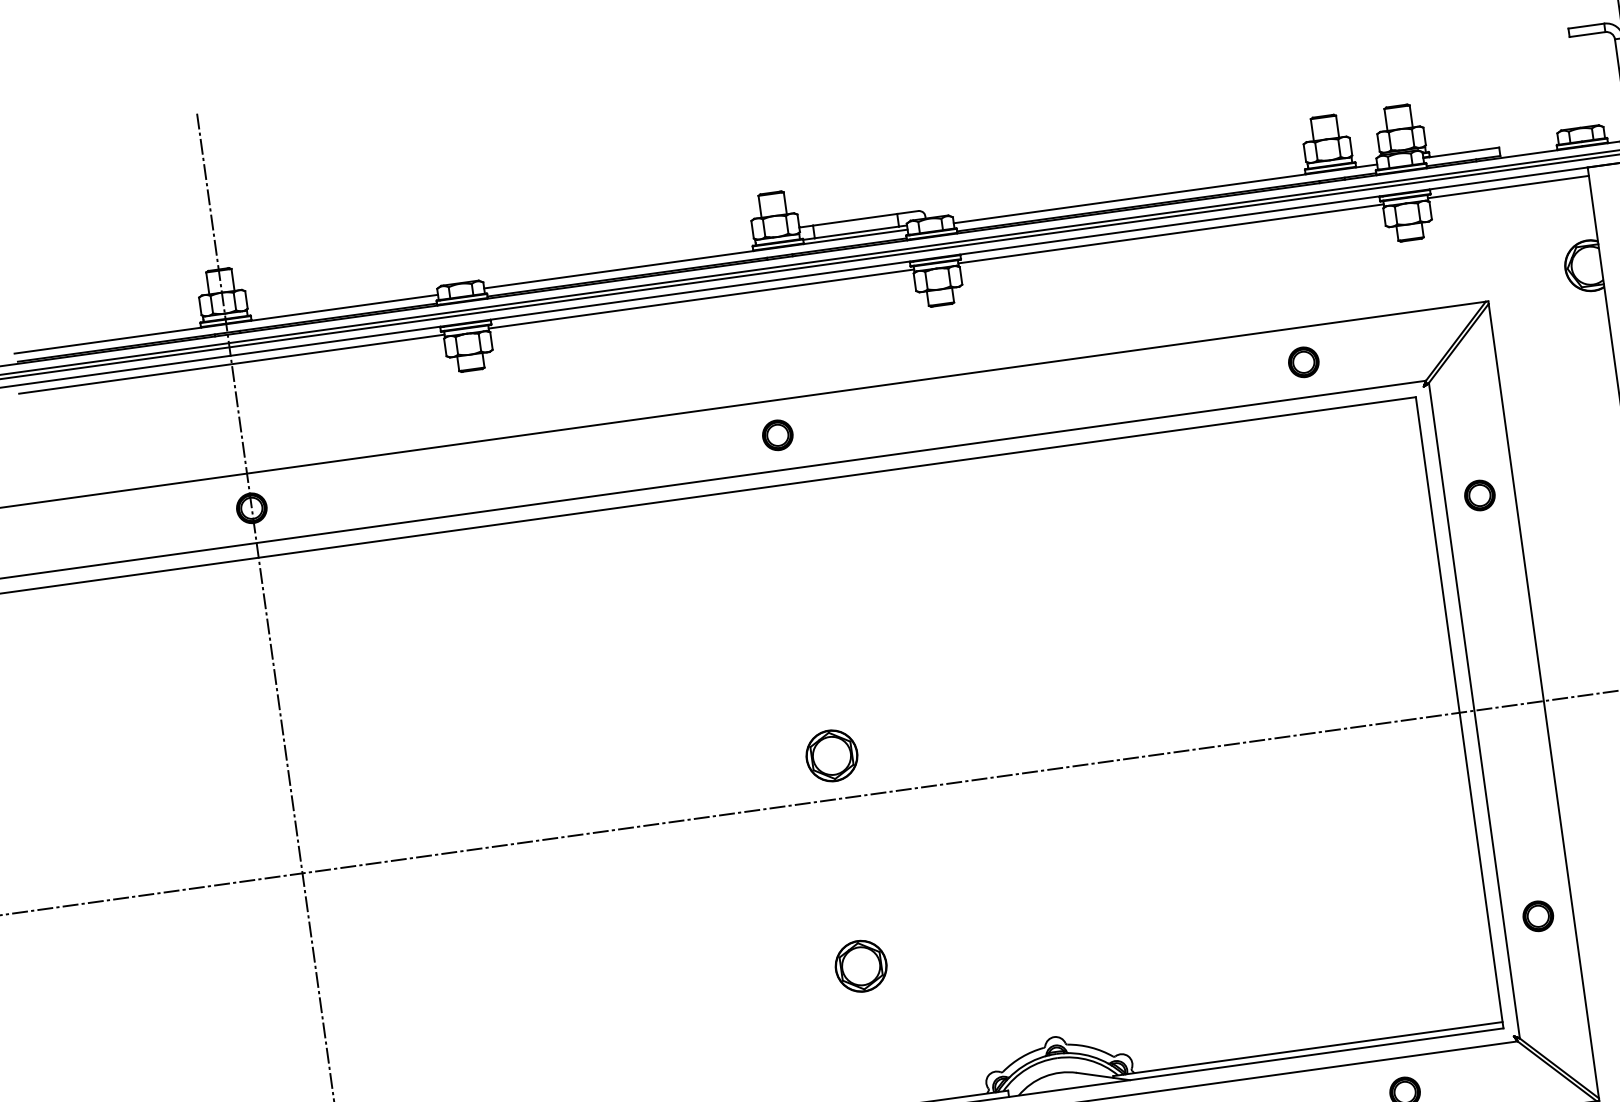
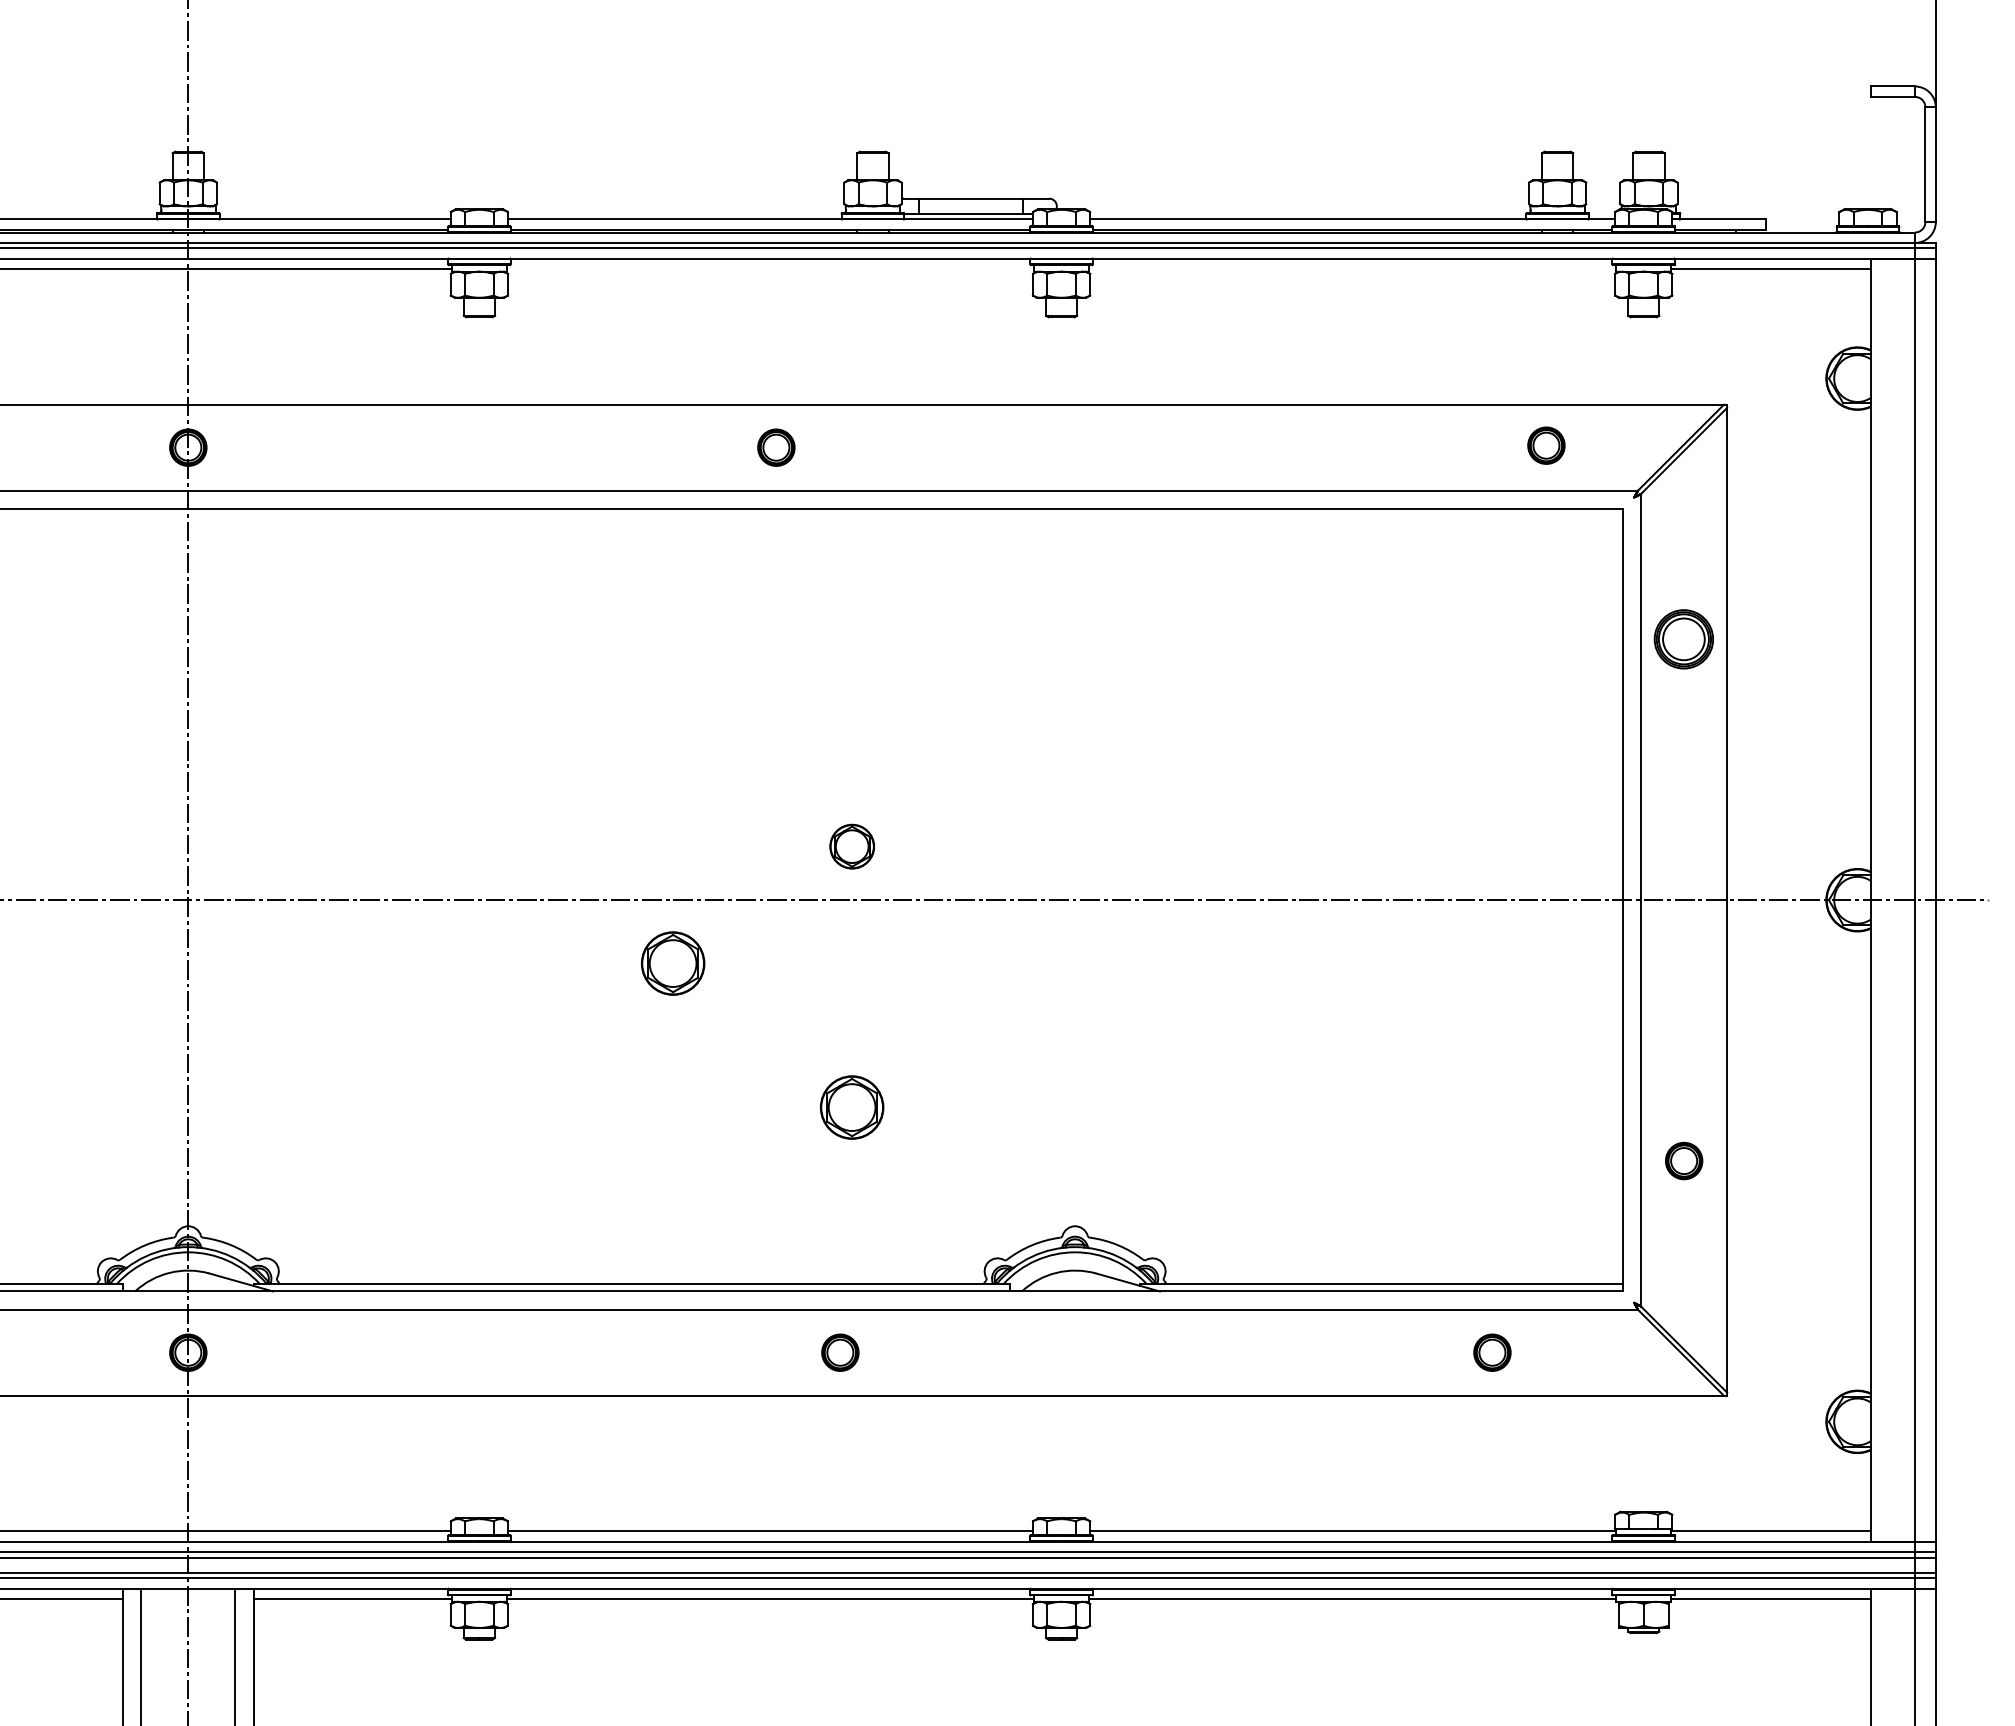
line: (1170, 234) -> (1352, 269), removed
line: (701, 299) -> (770, 269), removed
part: (1303, 362) -> (1546, 445), moved
part: (777, 435) -> (776, 447), moved
part: (1480, 495) -> (1684, 639), size x1.6
part: (832, 755) -> (852, 846), size x0.7
part: (700, 870) -> (673, 963), added

